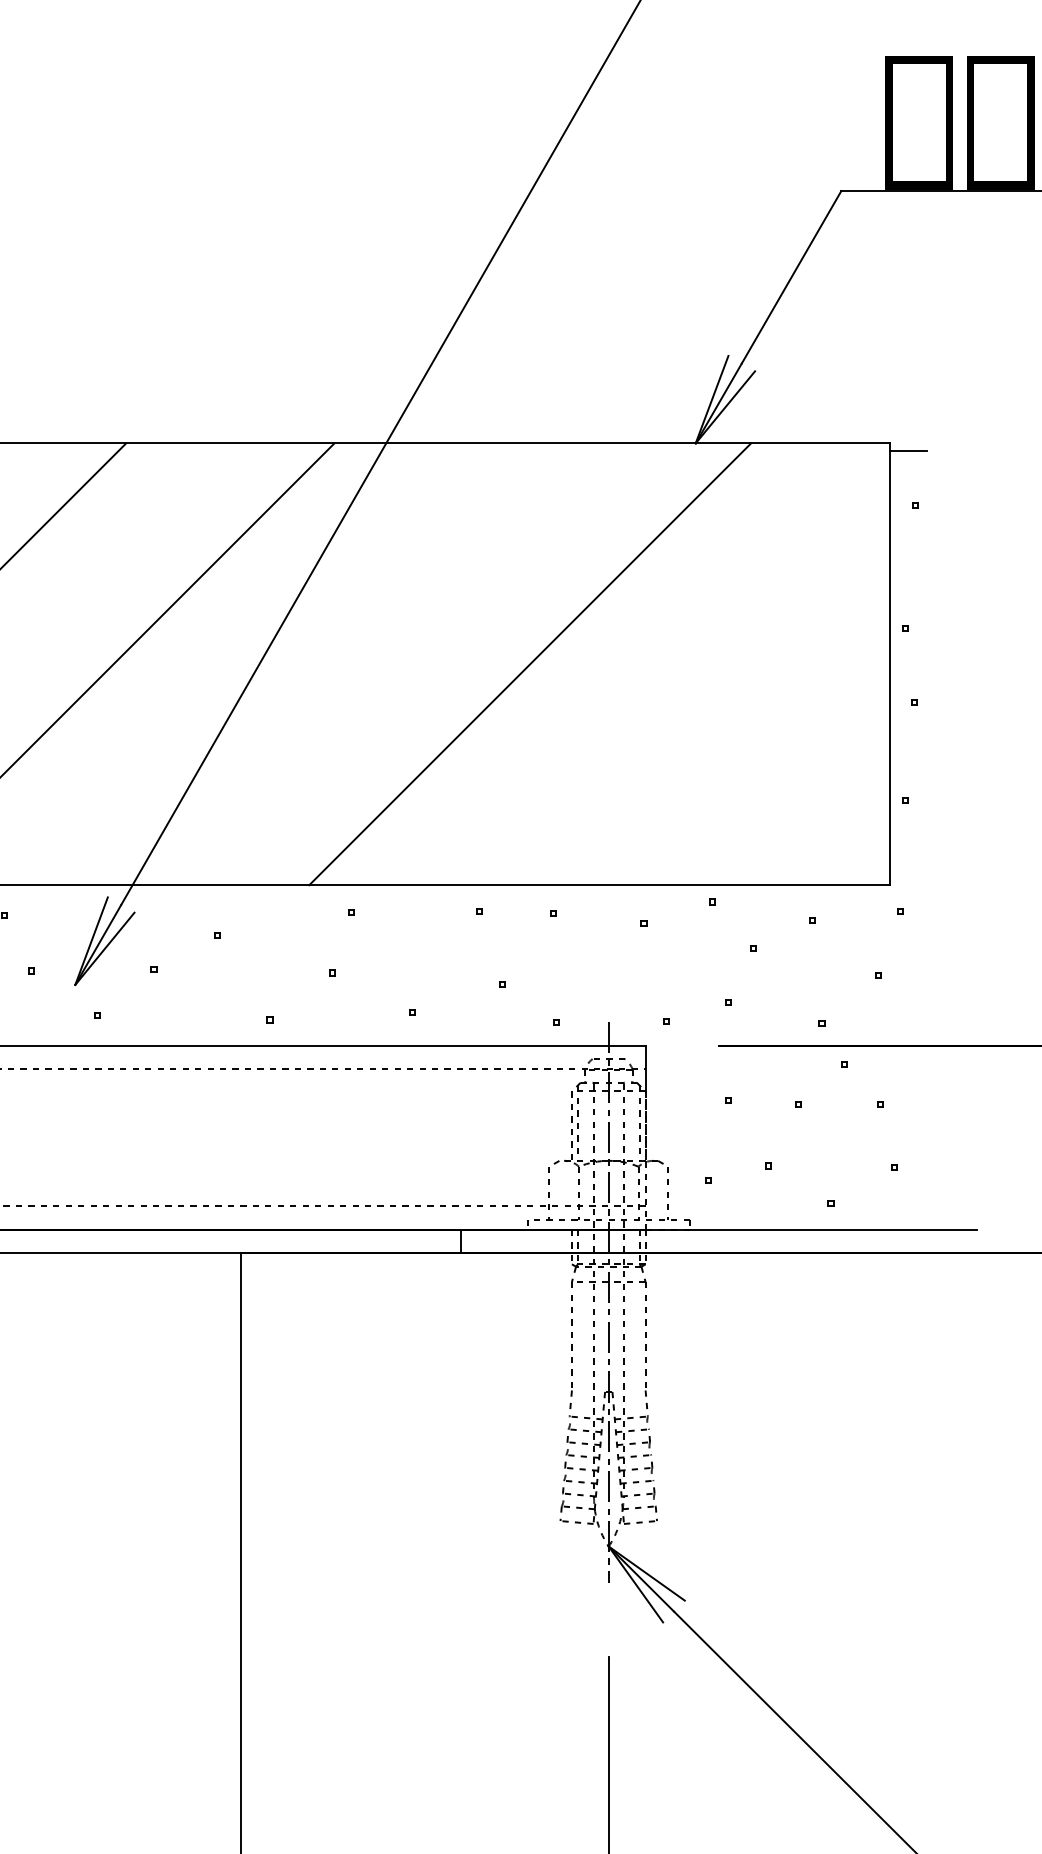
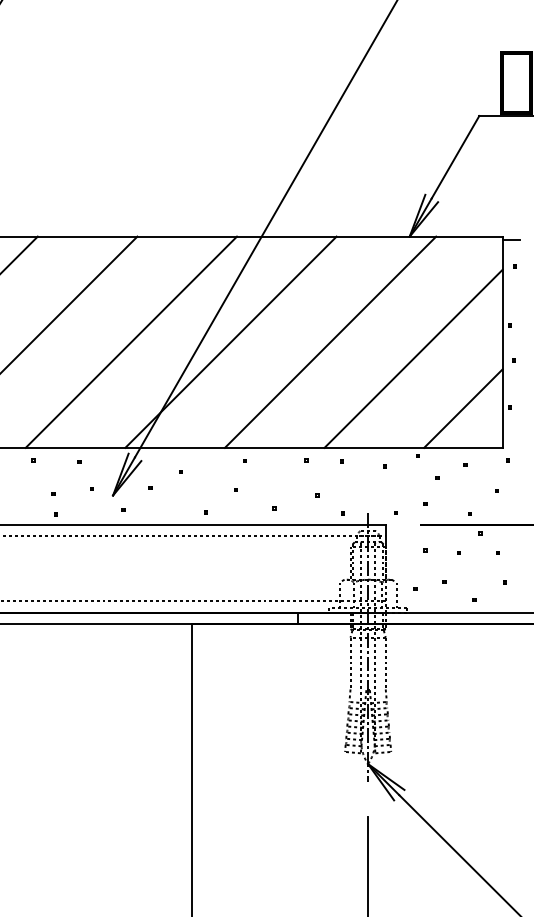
line: (320, 662) -> (230, 341), added
line: (703, 698) -> (413, 358), added
line: (808, 802) -> (463, 408), added

